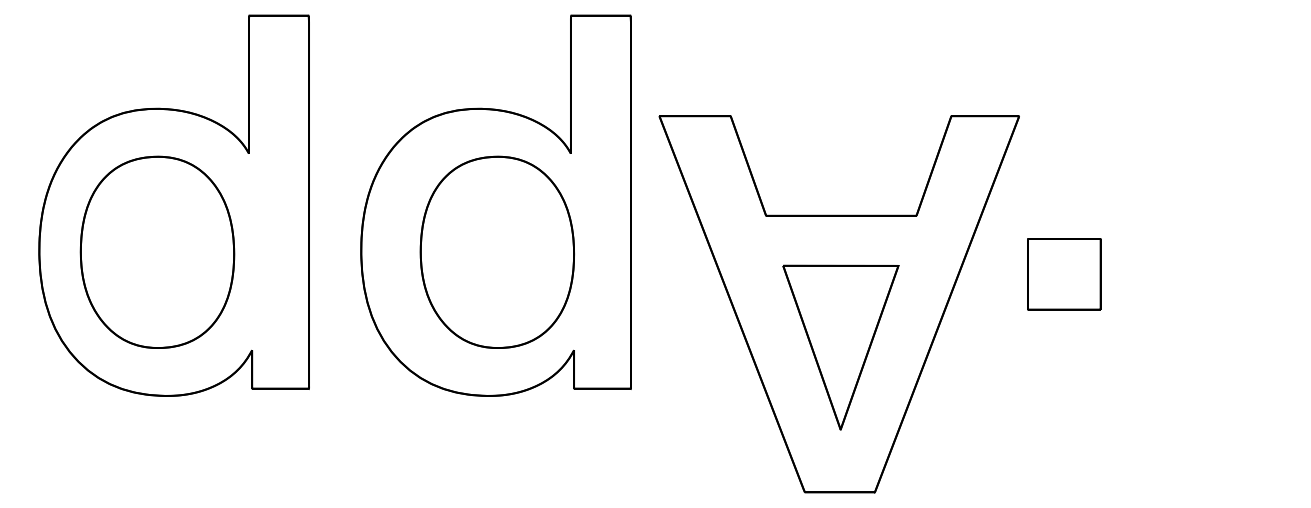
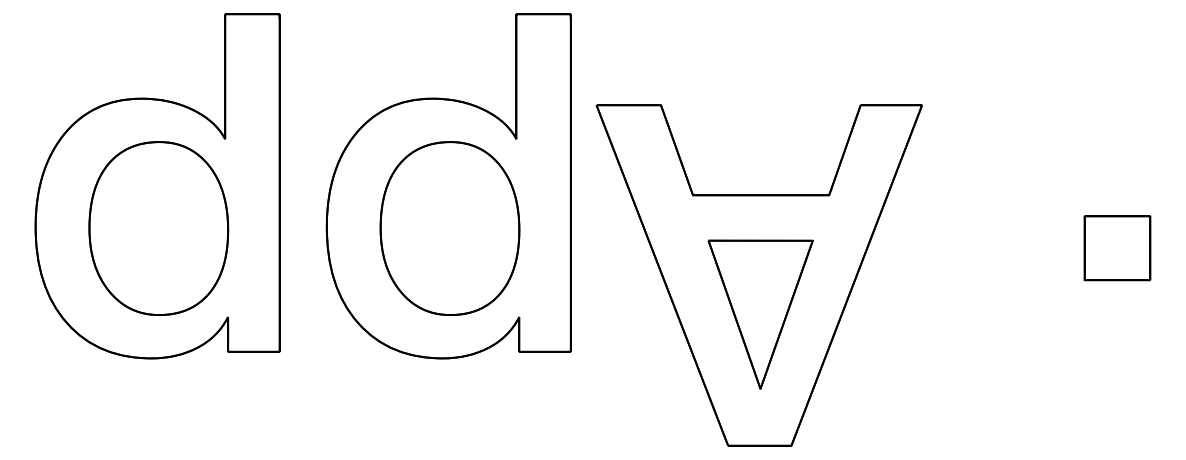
part: (157, 251) -> (158, 227), moved
part: (1064, 274) -> (1117, 248), moved

